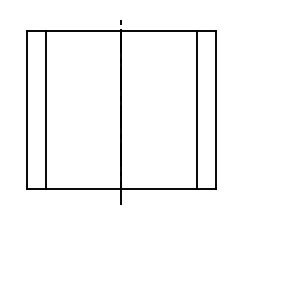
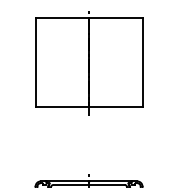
line: (45, 108) -> (46, 61), removed
line: (196, 108) -> (131, 61), removed

